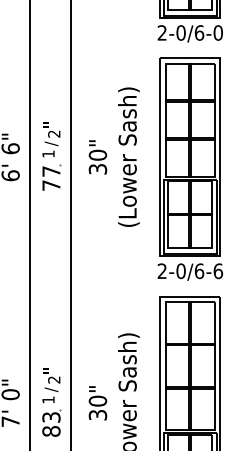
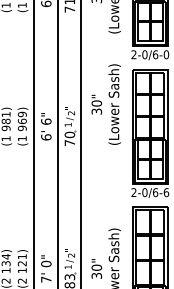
text: (112, 156) -> (105, 104), moved
text: (50, 170) -> (69, 134), 77 -> 70

